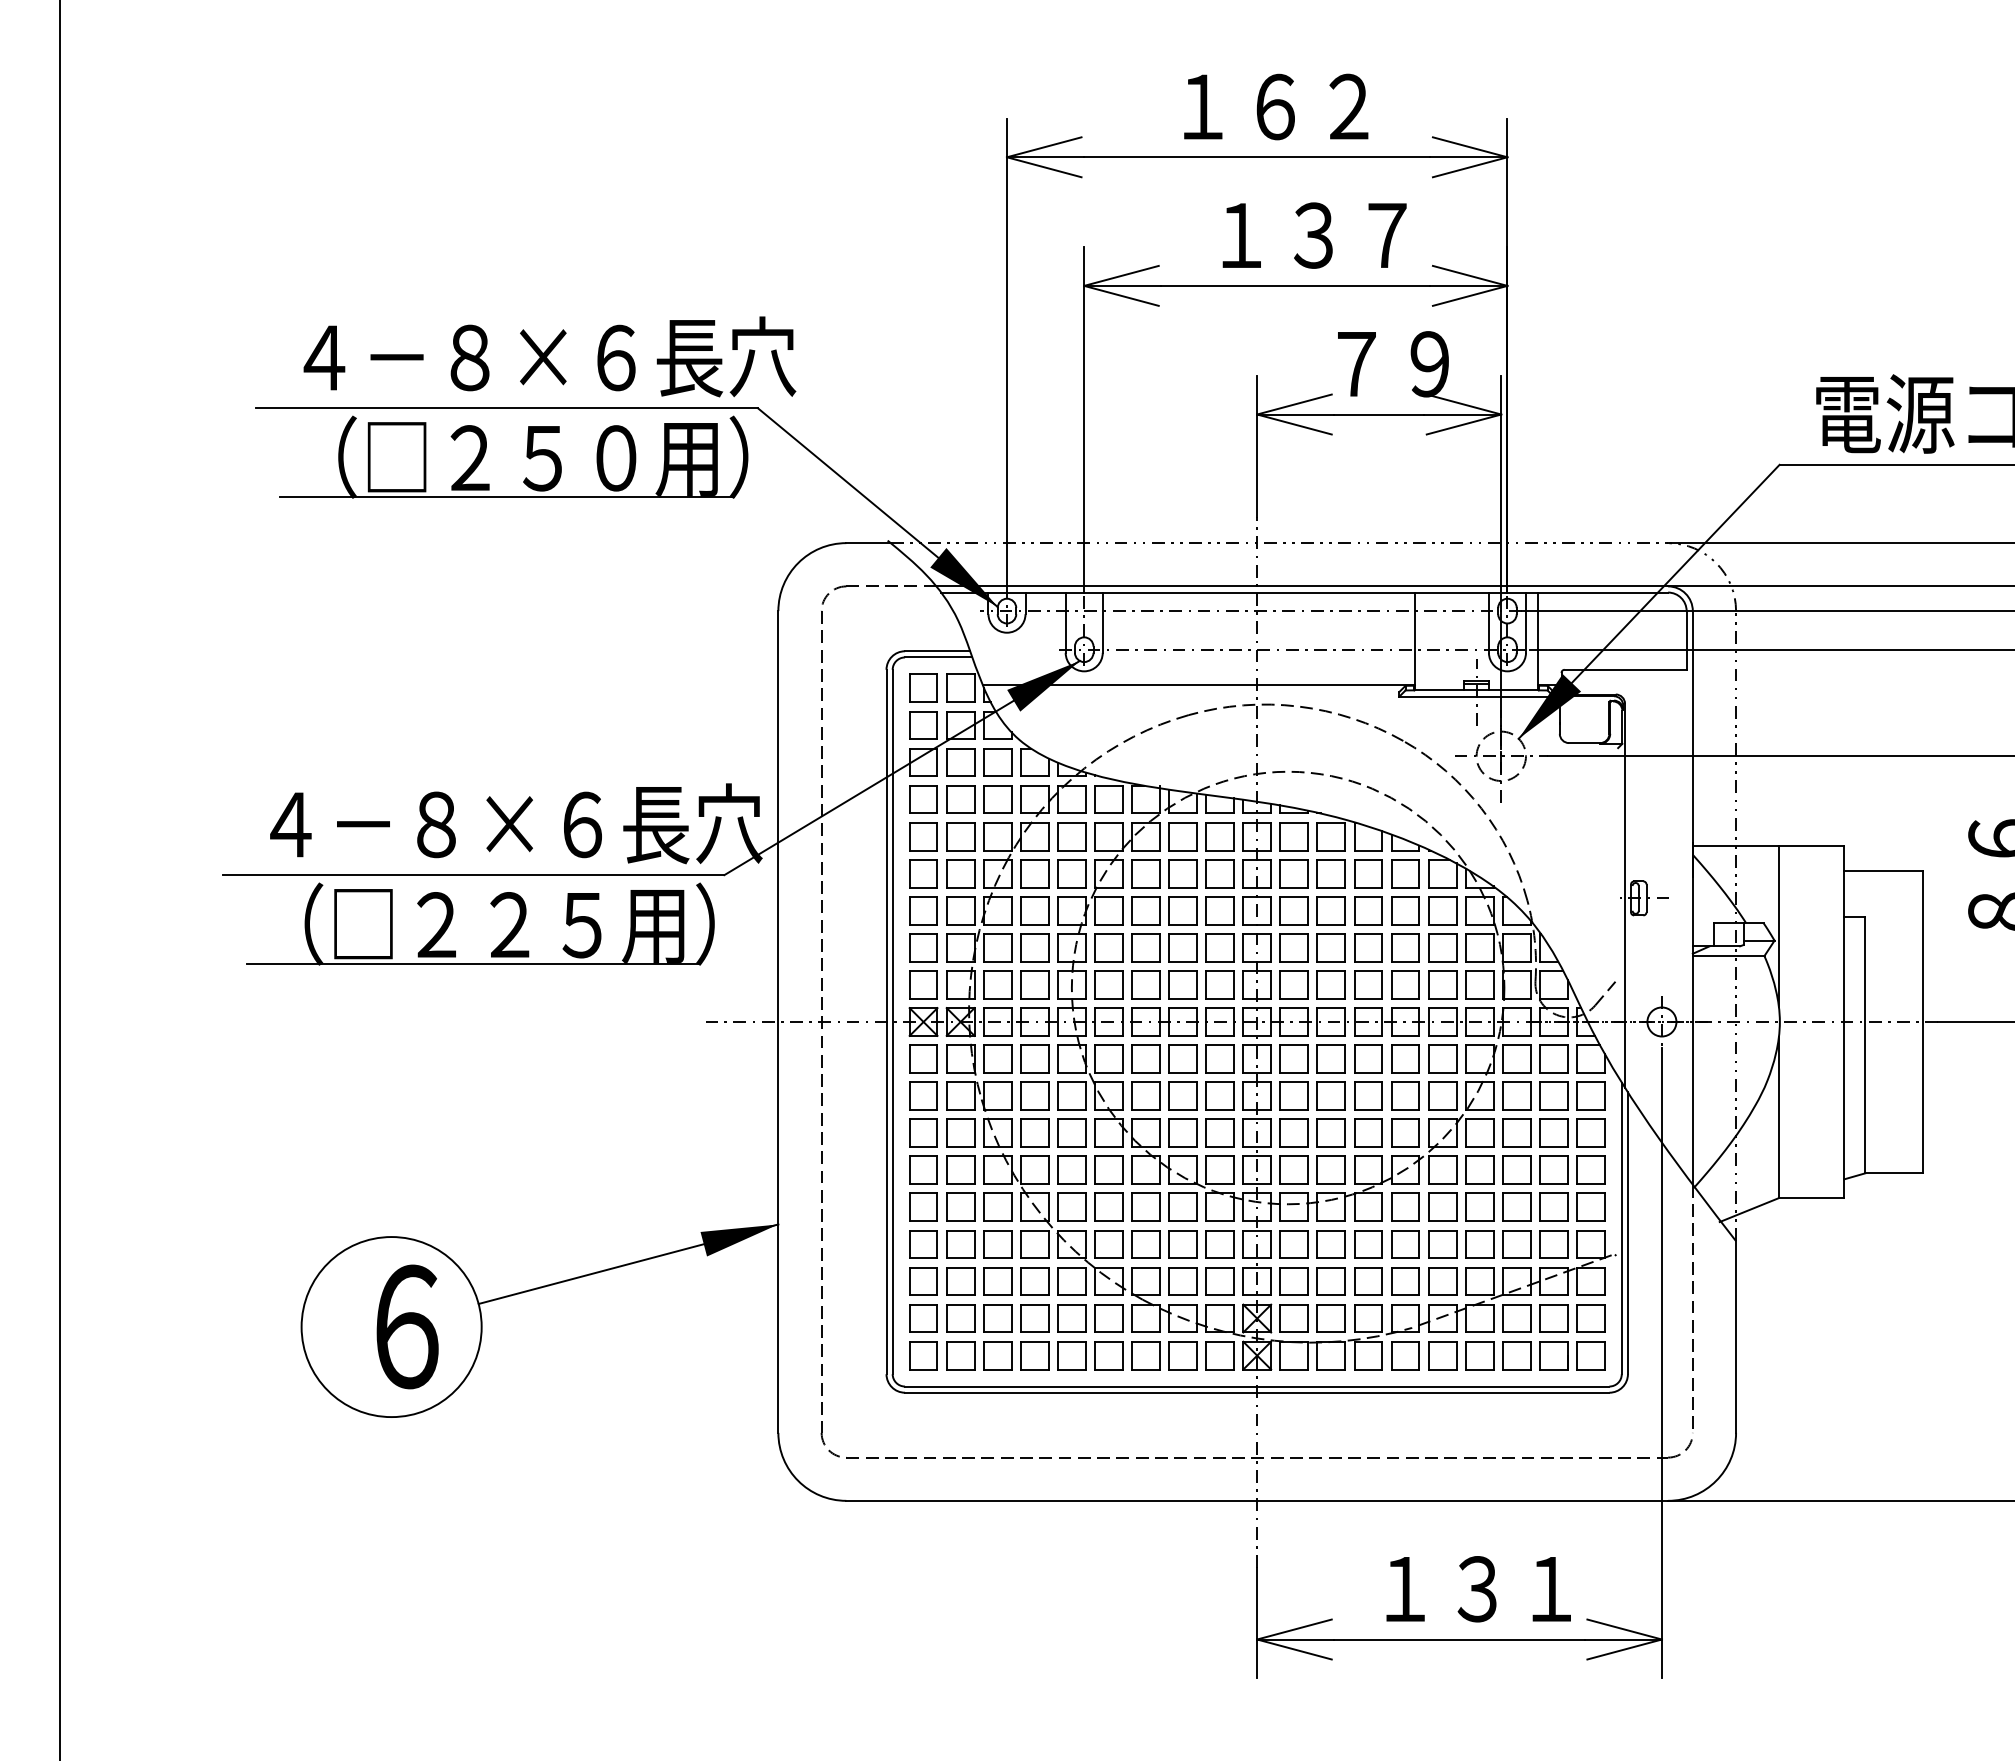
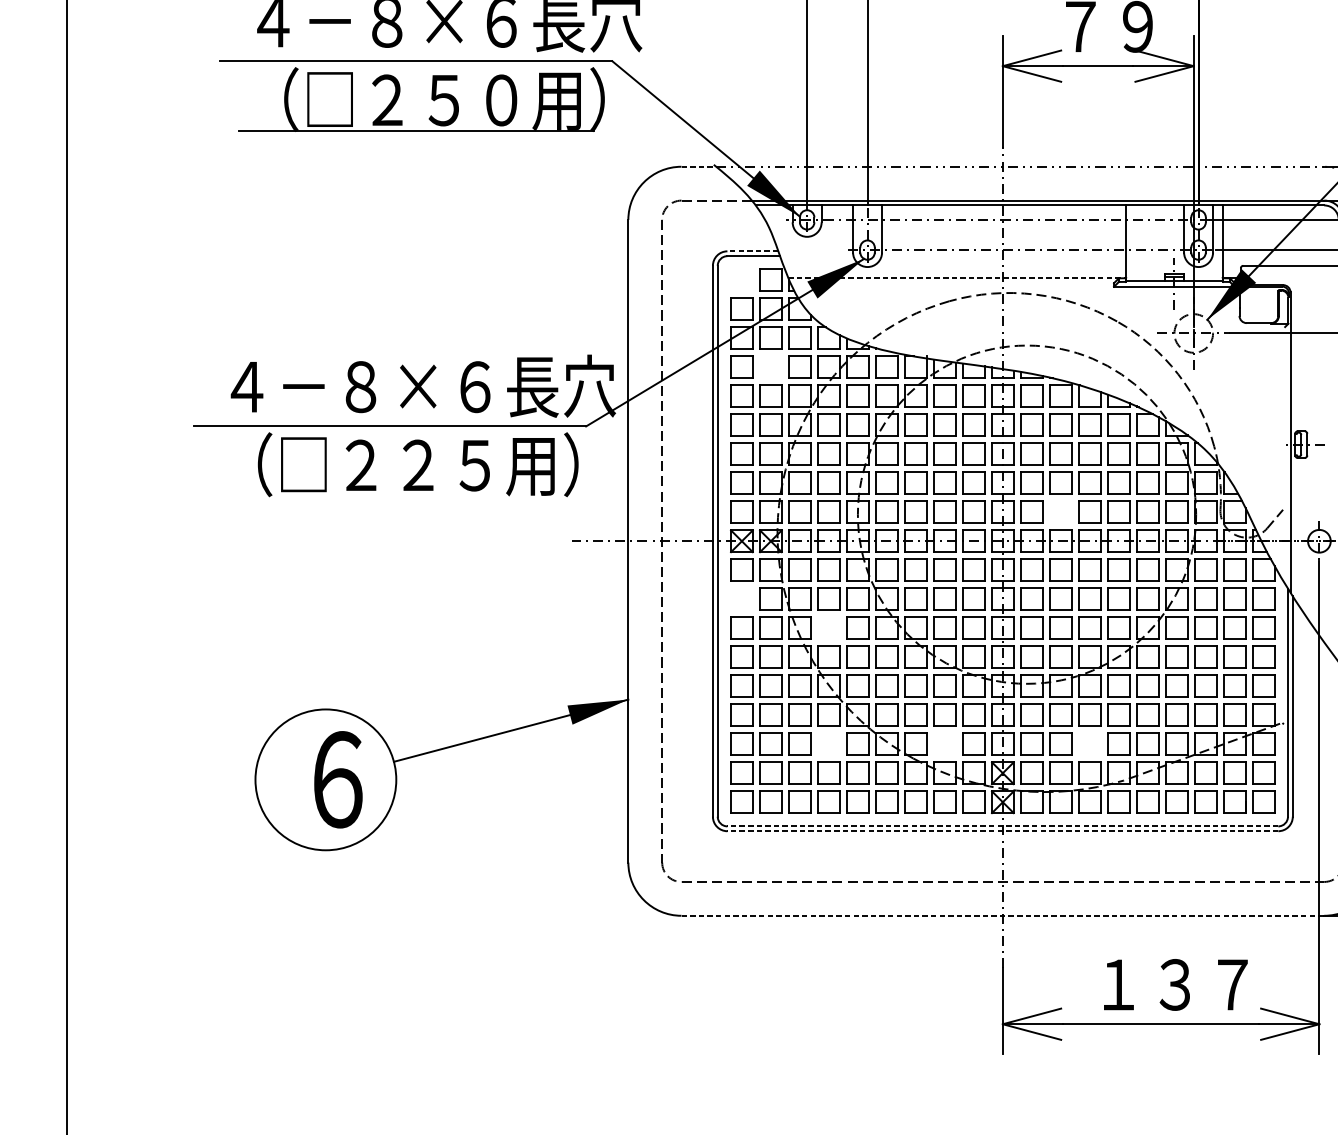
line: (869, 543) -> (699, 167), solid -> dashed
line: (937, 651) -> (752, 251), solid -> dashed
line: (1199, 685) -> (957, 278), solid -> dashed
part: (923, 687) -> (741, 279), removed
part: (960, 799) -> (770, 367), removed
line: (473, 963) -> (389, 495), removed
part: (1330, 984) -> (1060, 511), removed
part: (923, 1095) -> (741, 598), removed
part: (1034, 1132) -> (828, 627), removed
part: (1034, 1281) -> (828, 744), removed
part: (1182, 1281) -> (944, 744), removed
part: (1368, 1281) -> (1089, 744), removed
line: (1256, 1386) -> (1002, 826), solid -> dashed
line: (1256, 1392) -> (1002, 831), solid -> dashed
line: (1257, 1500) -> (1003, 915), solid -> dashed
text: (1551, 1589) -> (1233, 985), １３１ -> １３７

